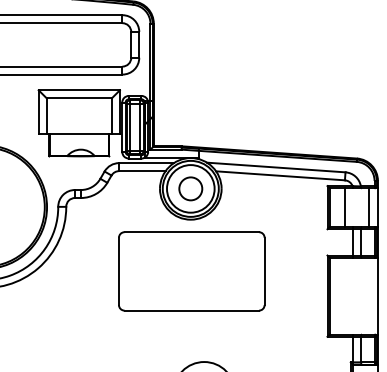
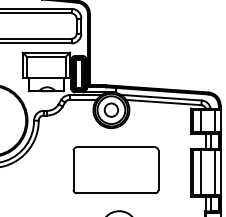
part: (190, 269) -> (115, 169), moved
line: (345, 295) -> (201, 172), added
line: (369, 295) -> (215, 172), added

